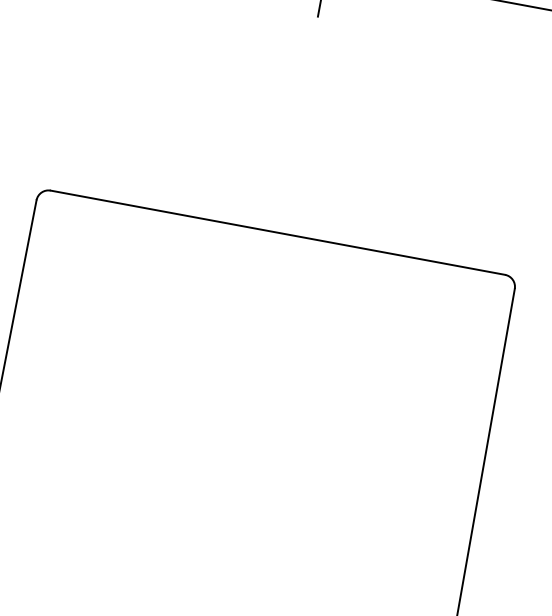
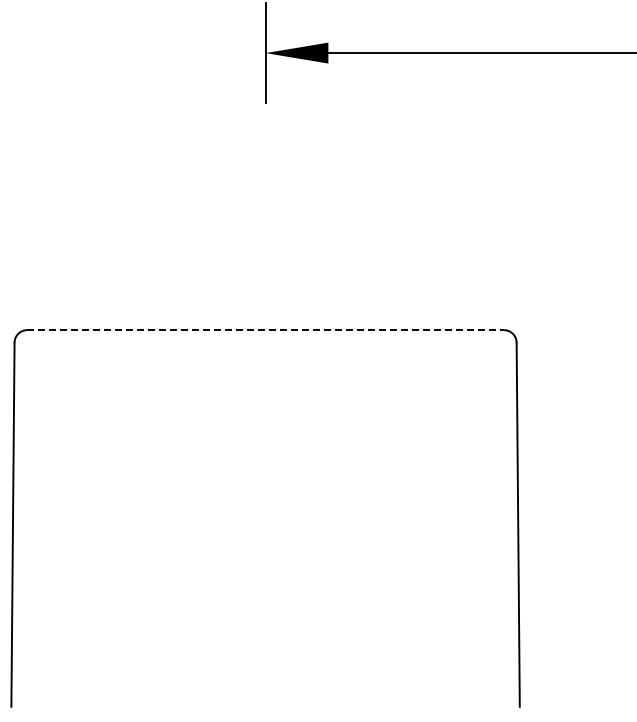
line: (278, 233) -> (266, 330), solid -> dashed

